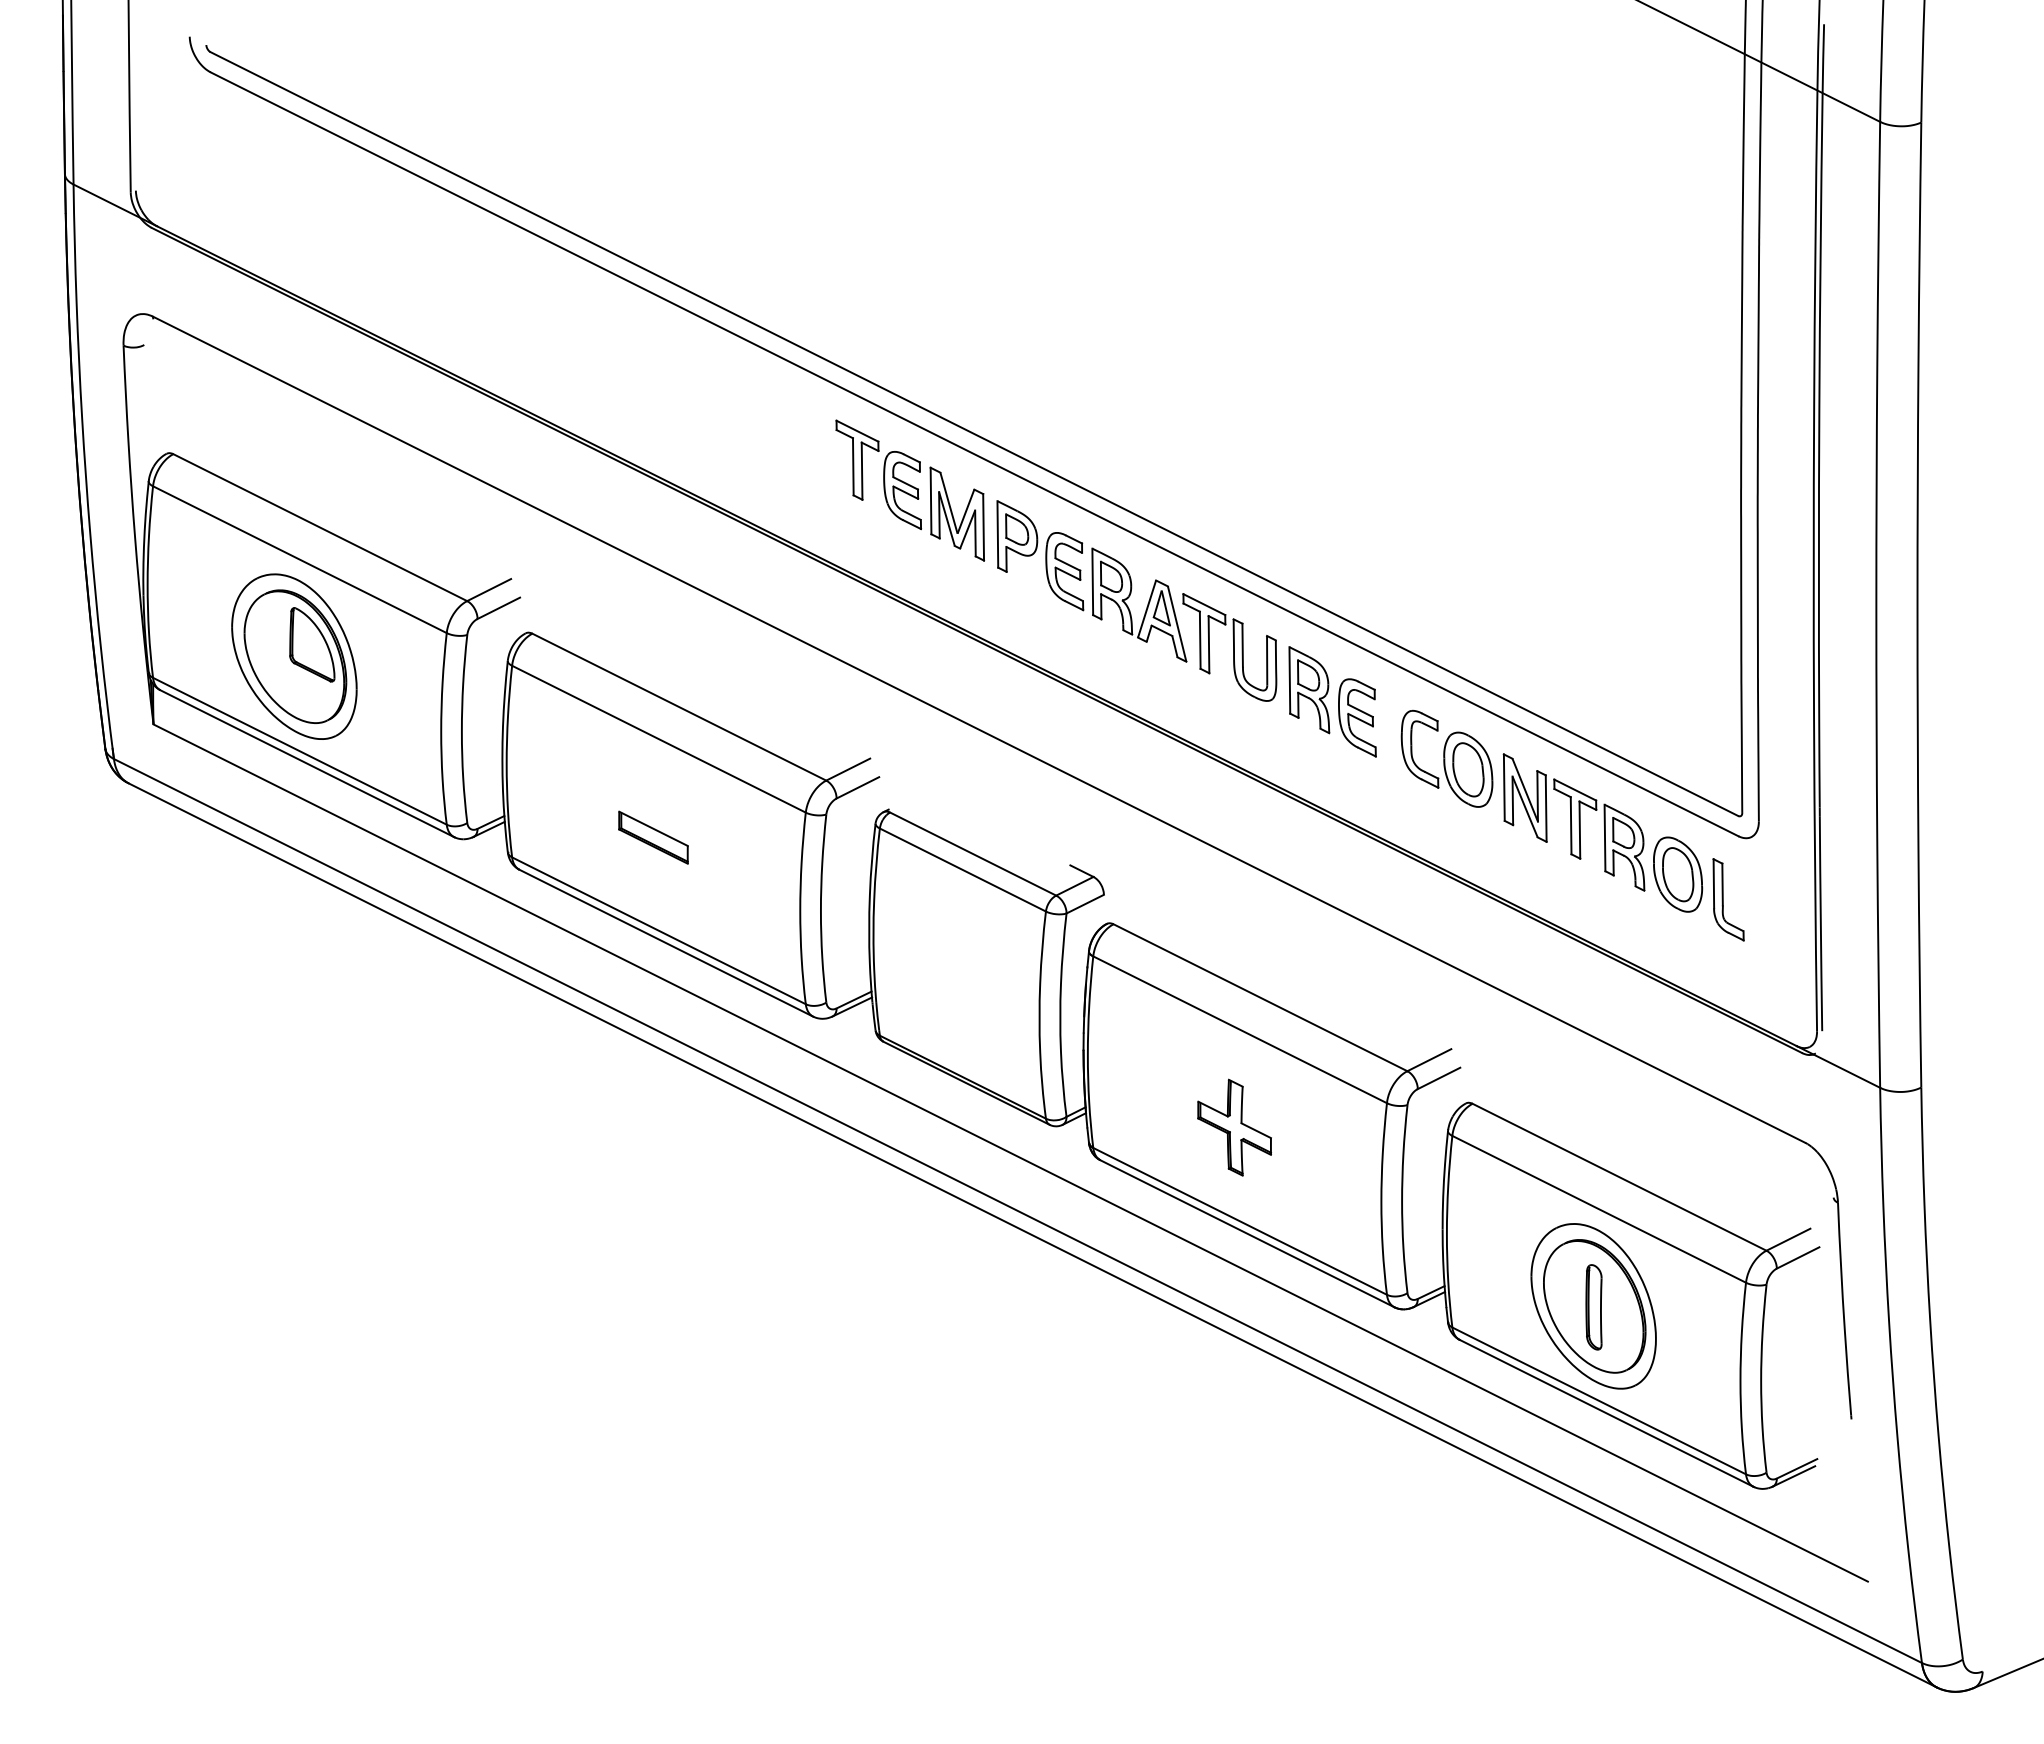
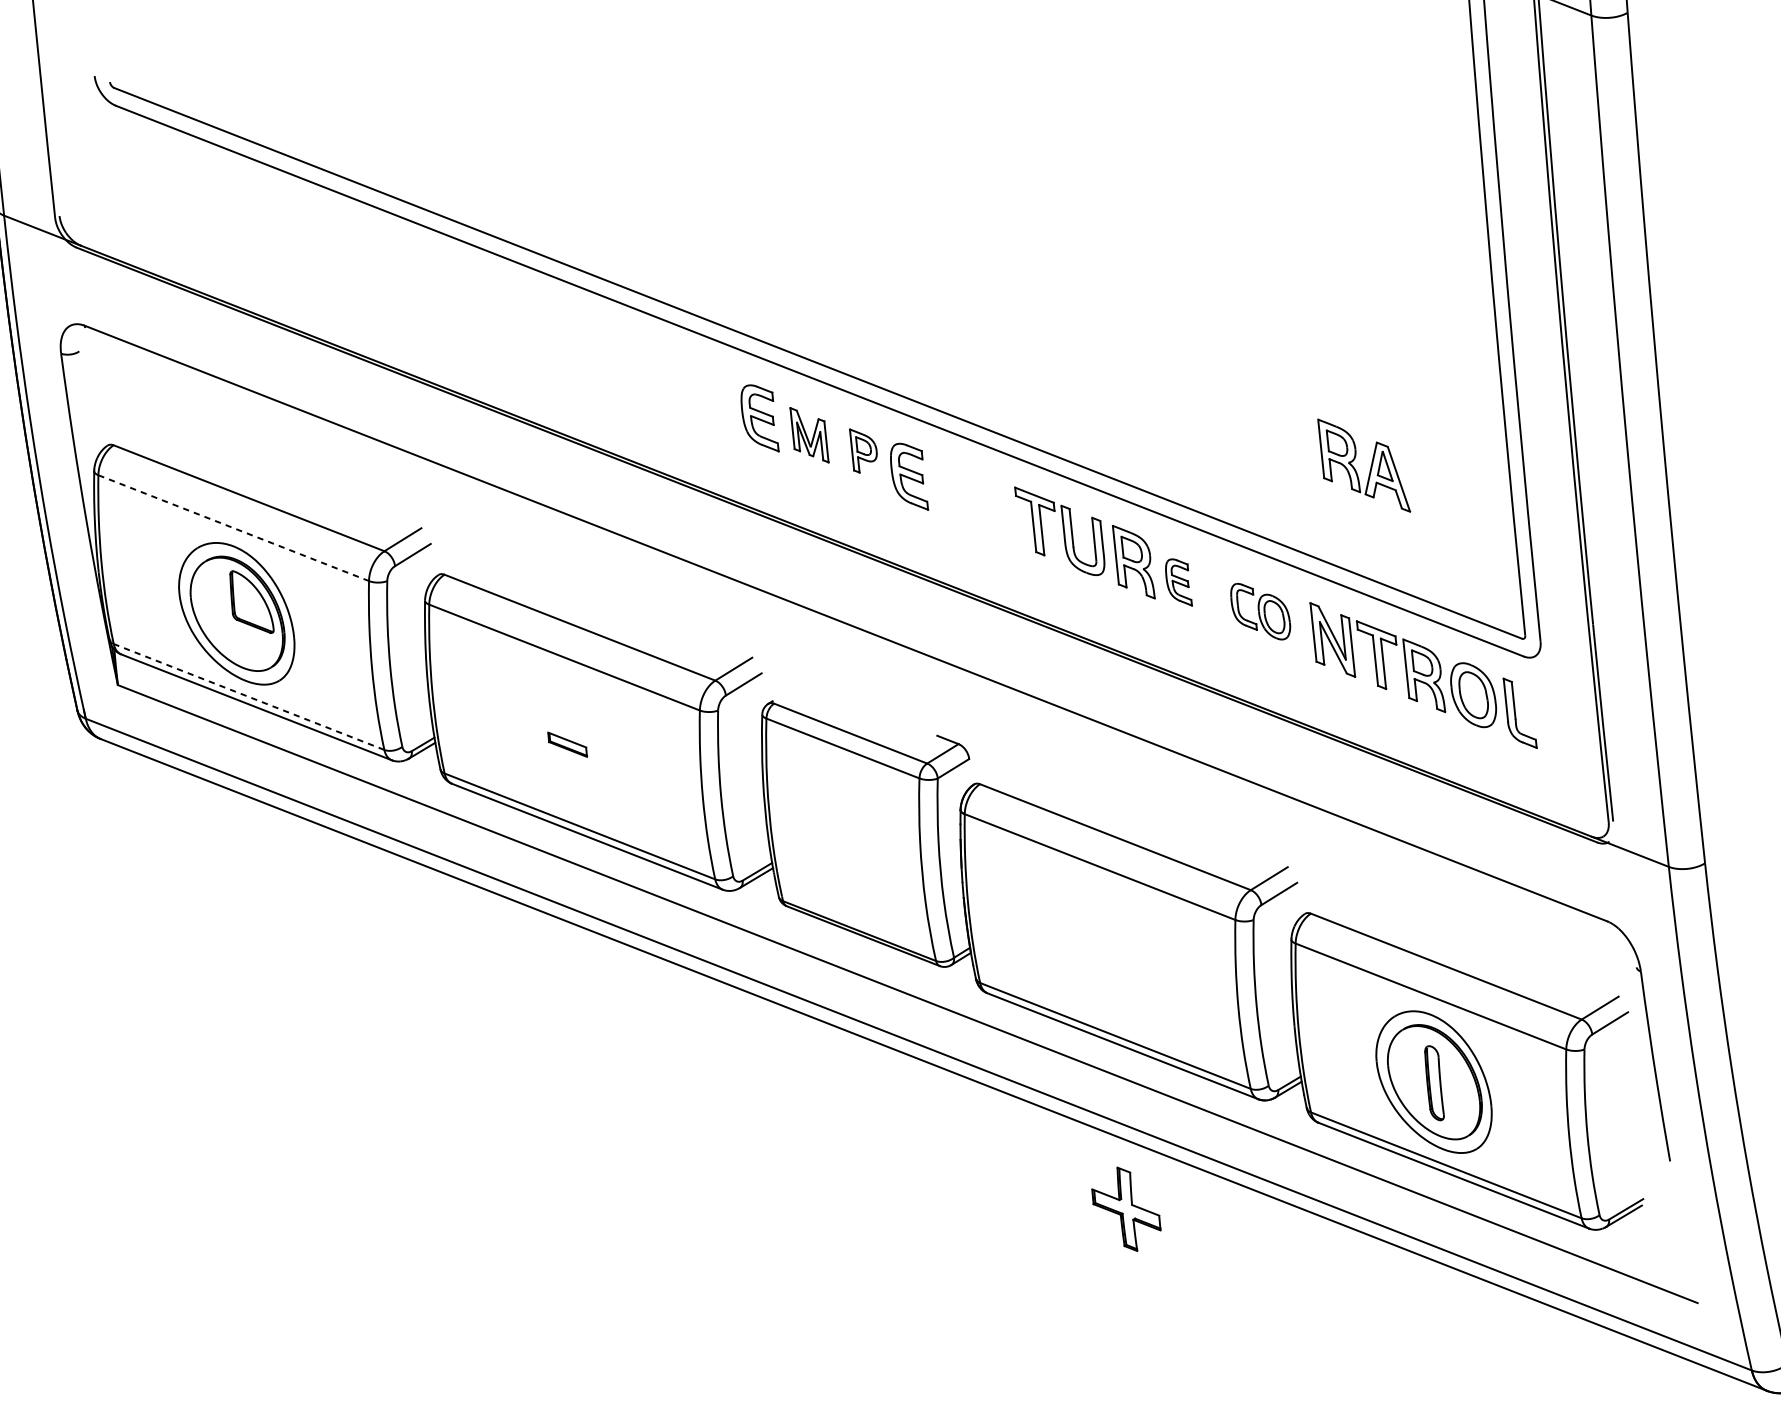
part: (857, 459) -> (717, 395), removed
part: (957, 513) -> (809, 434), size x0.7
part: (1017, 536) -> (864, 450), size x0.7
line: (300, 559) -> (234, 527), solid -> dashed
part: (1146, 606) -> (1370, 466), moved
part: (1357, 717) -> (1178, 582), size x0.7
line: (299, 751) -> (248, 697), solid -> dashed
part: (1446, 758) -> (1260, 611), size x0.7
part: (653, 837) -> (567, 744), size x0.6
part: (1234, 1127) -> (1126, 1209), moved

